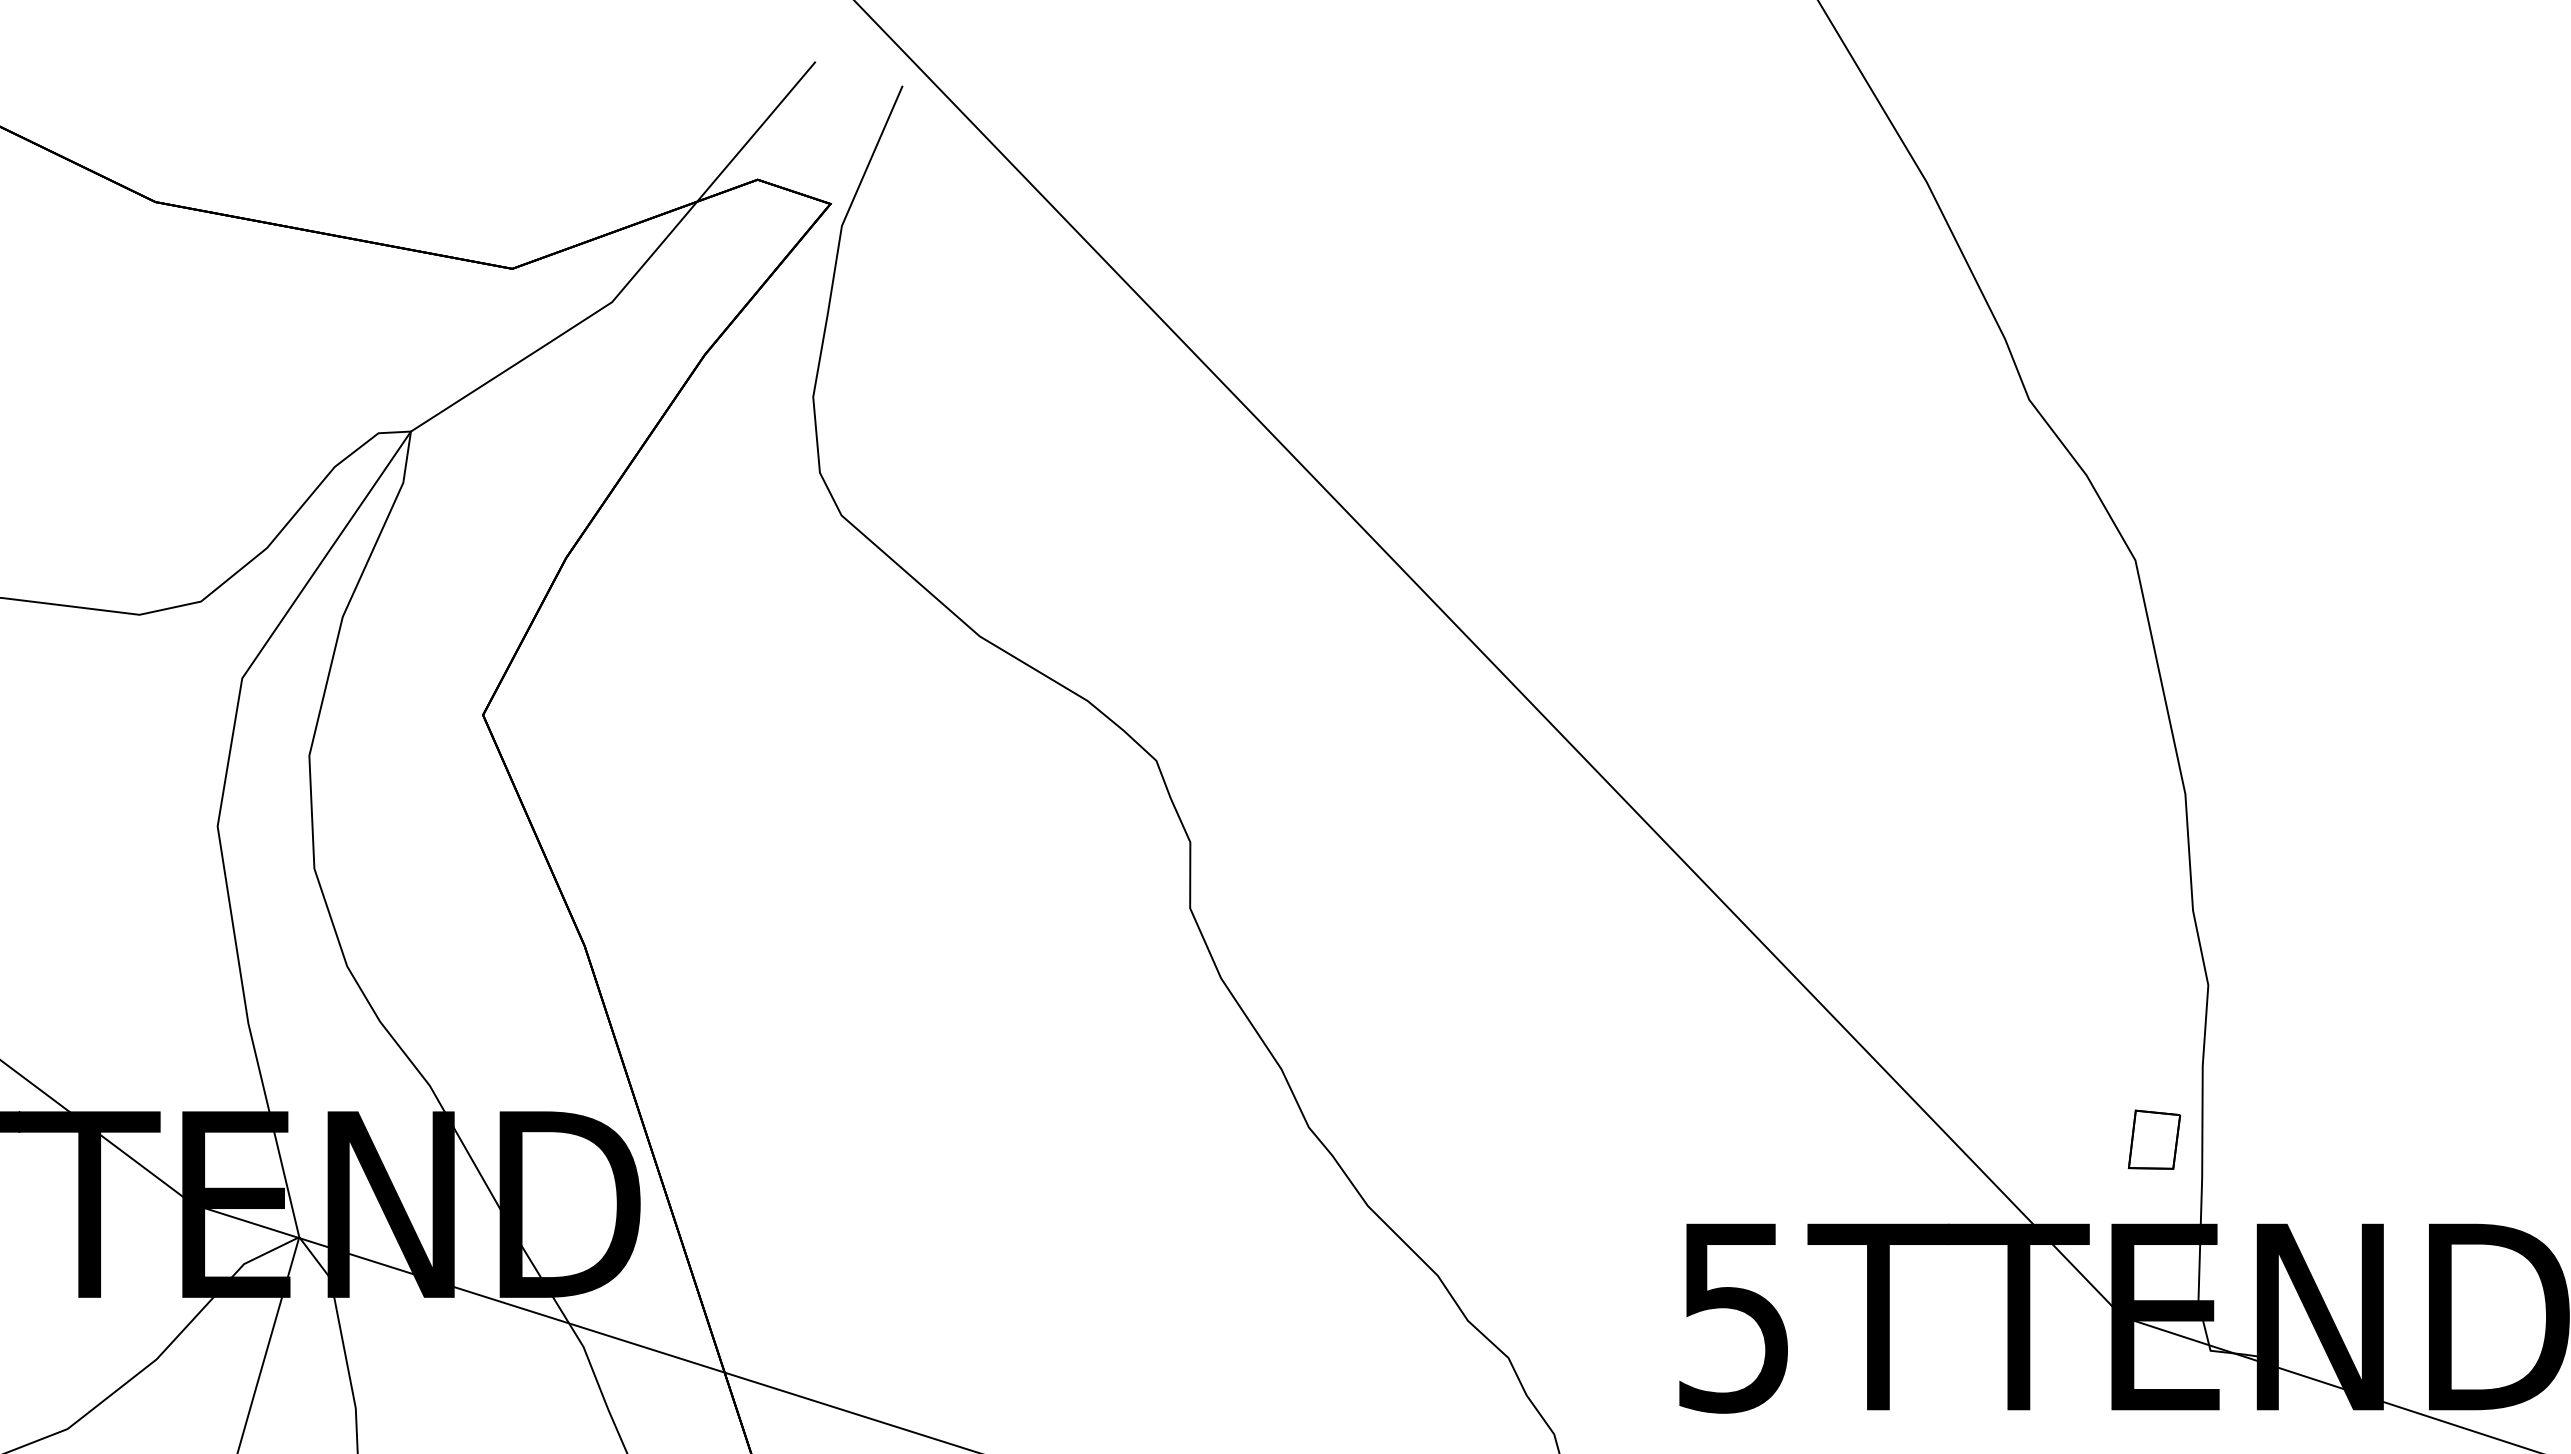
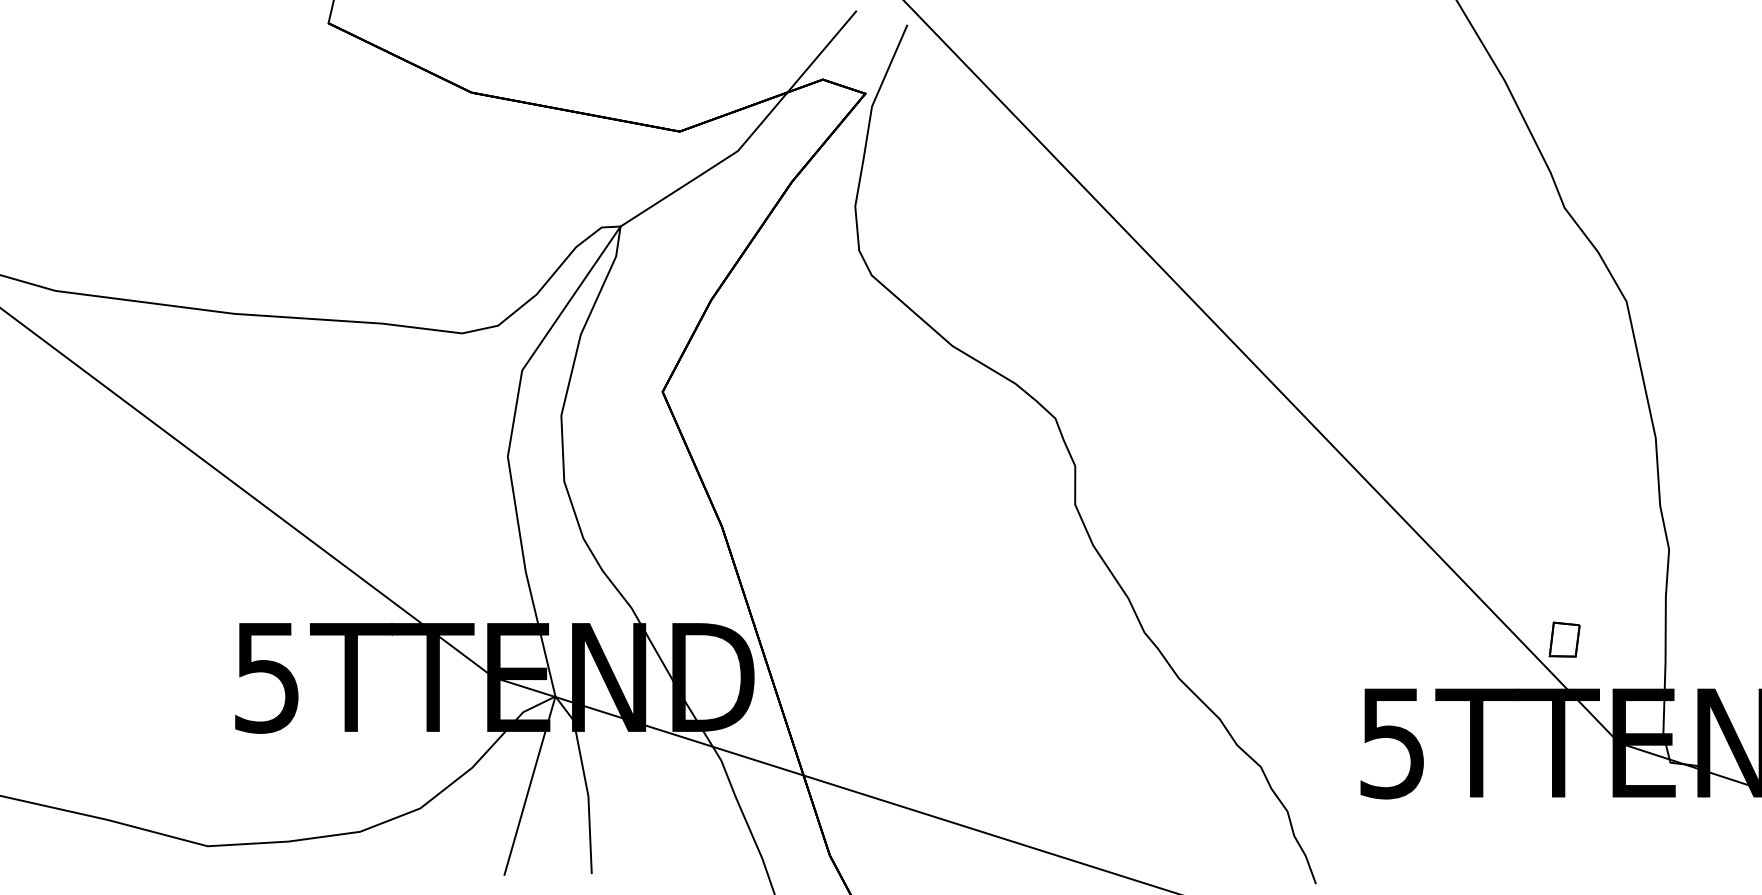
part: (2154, 1139) -> (1564, 639), moved

